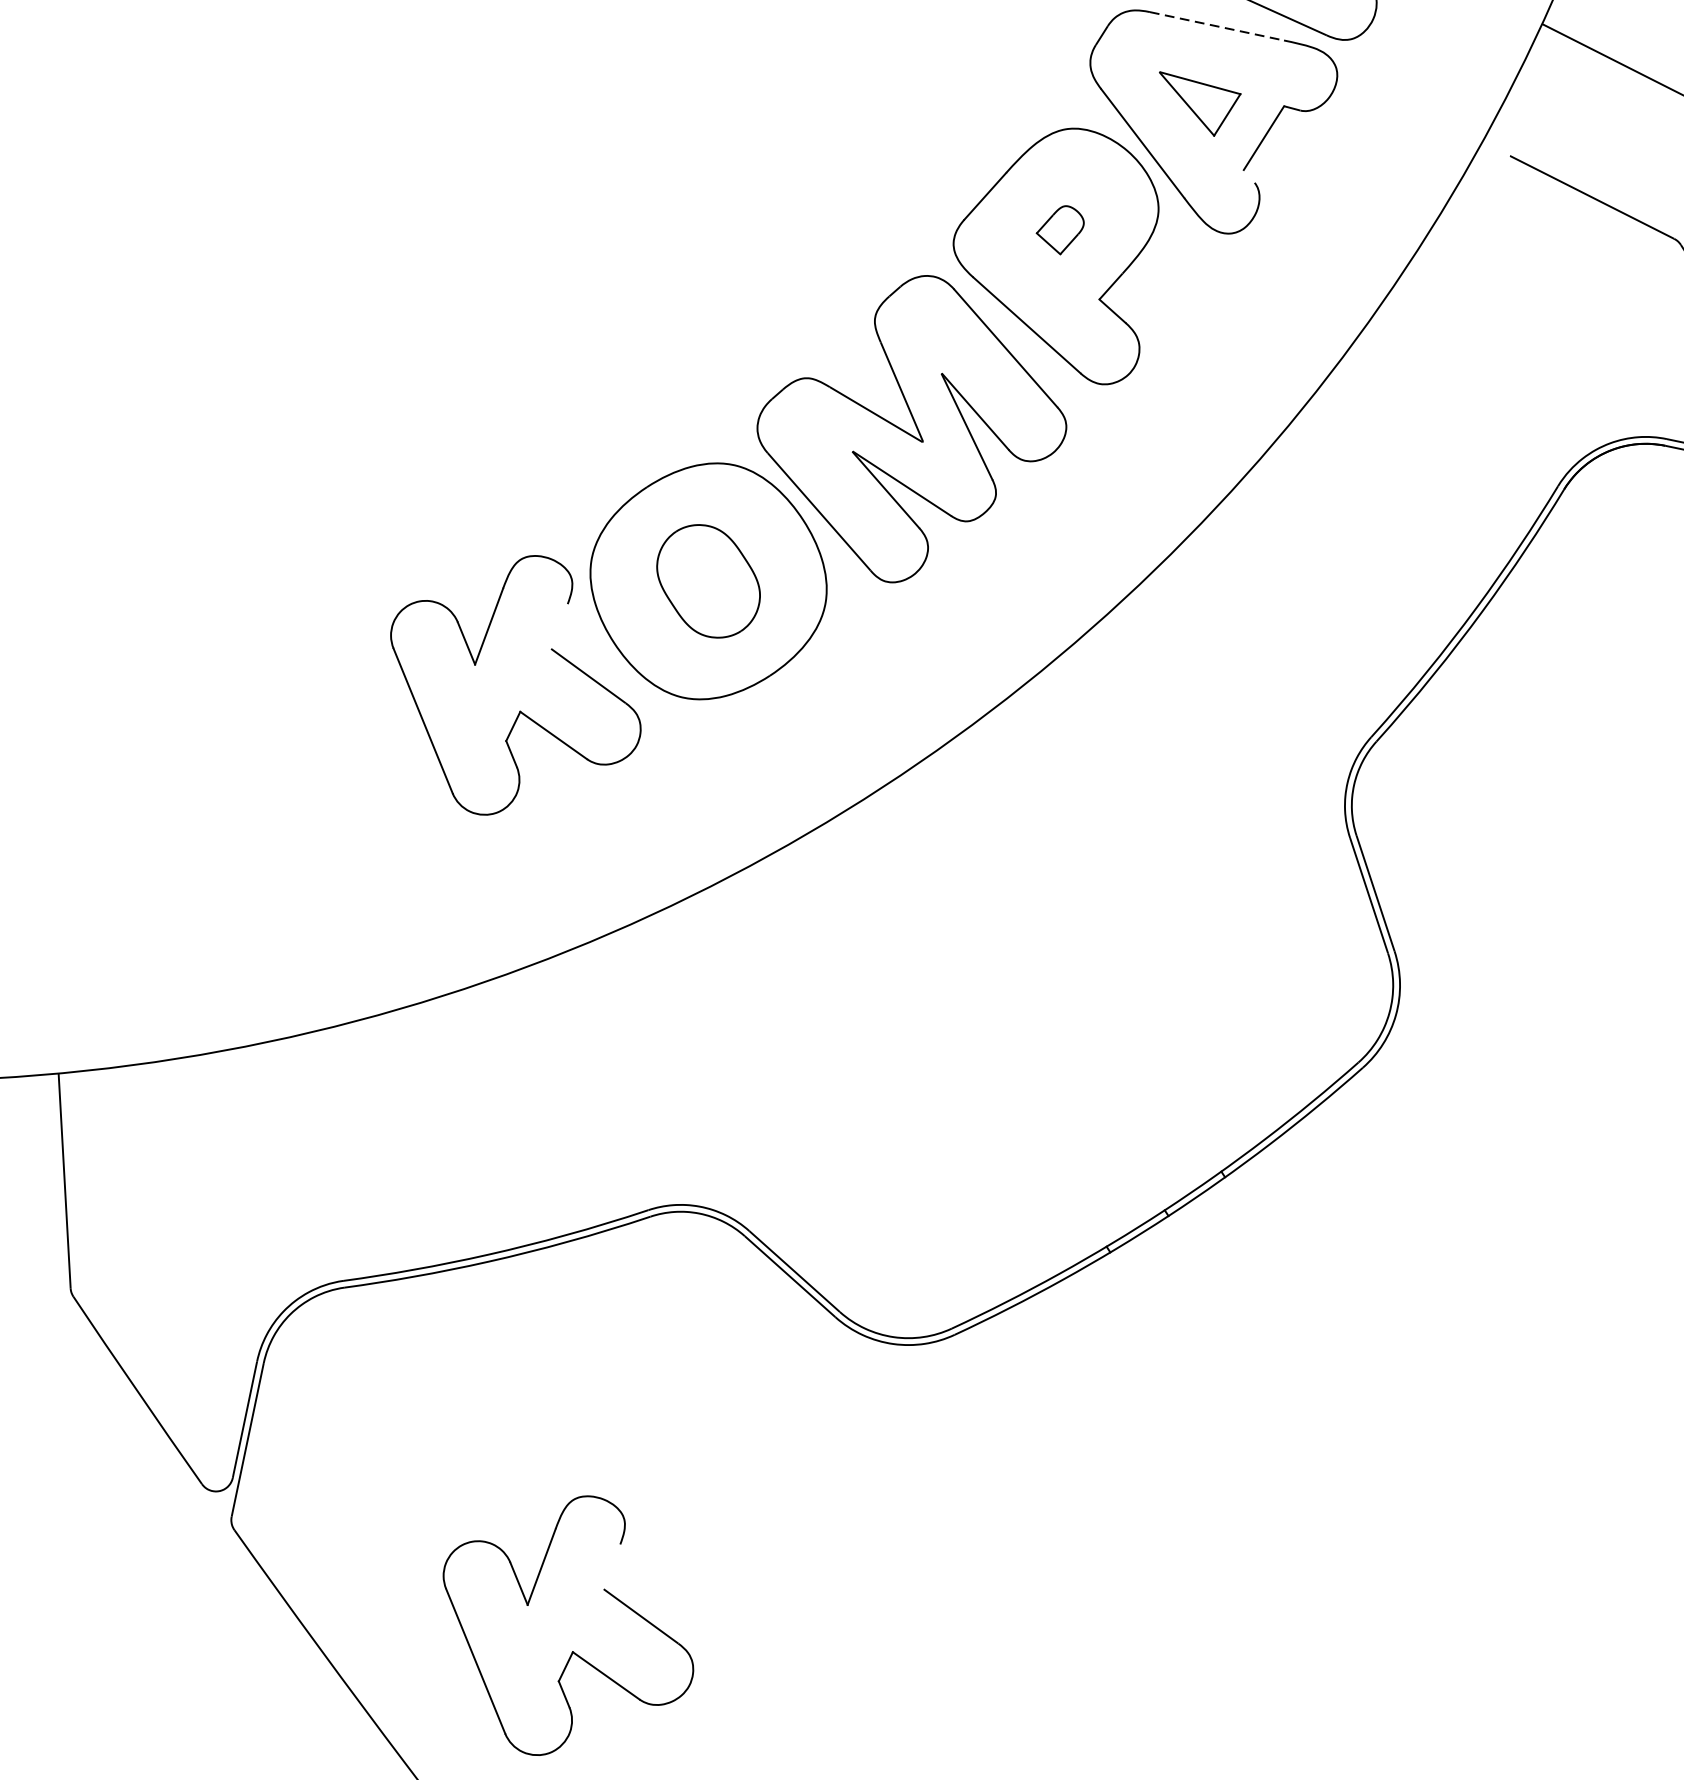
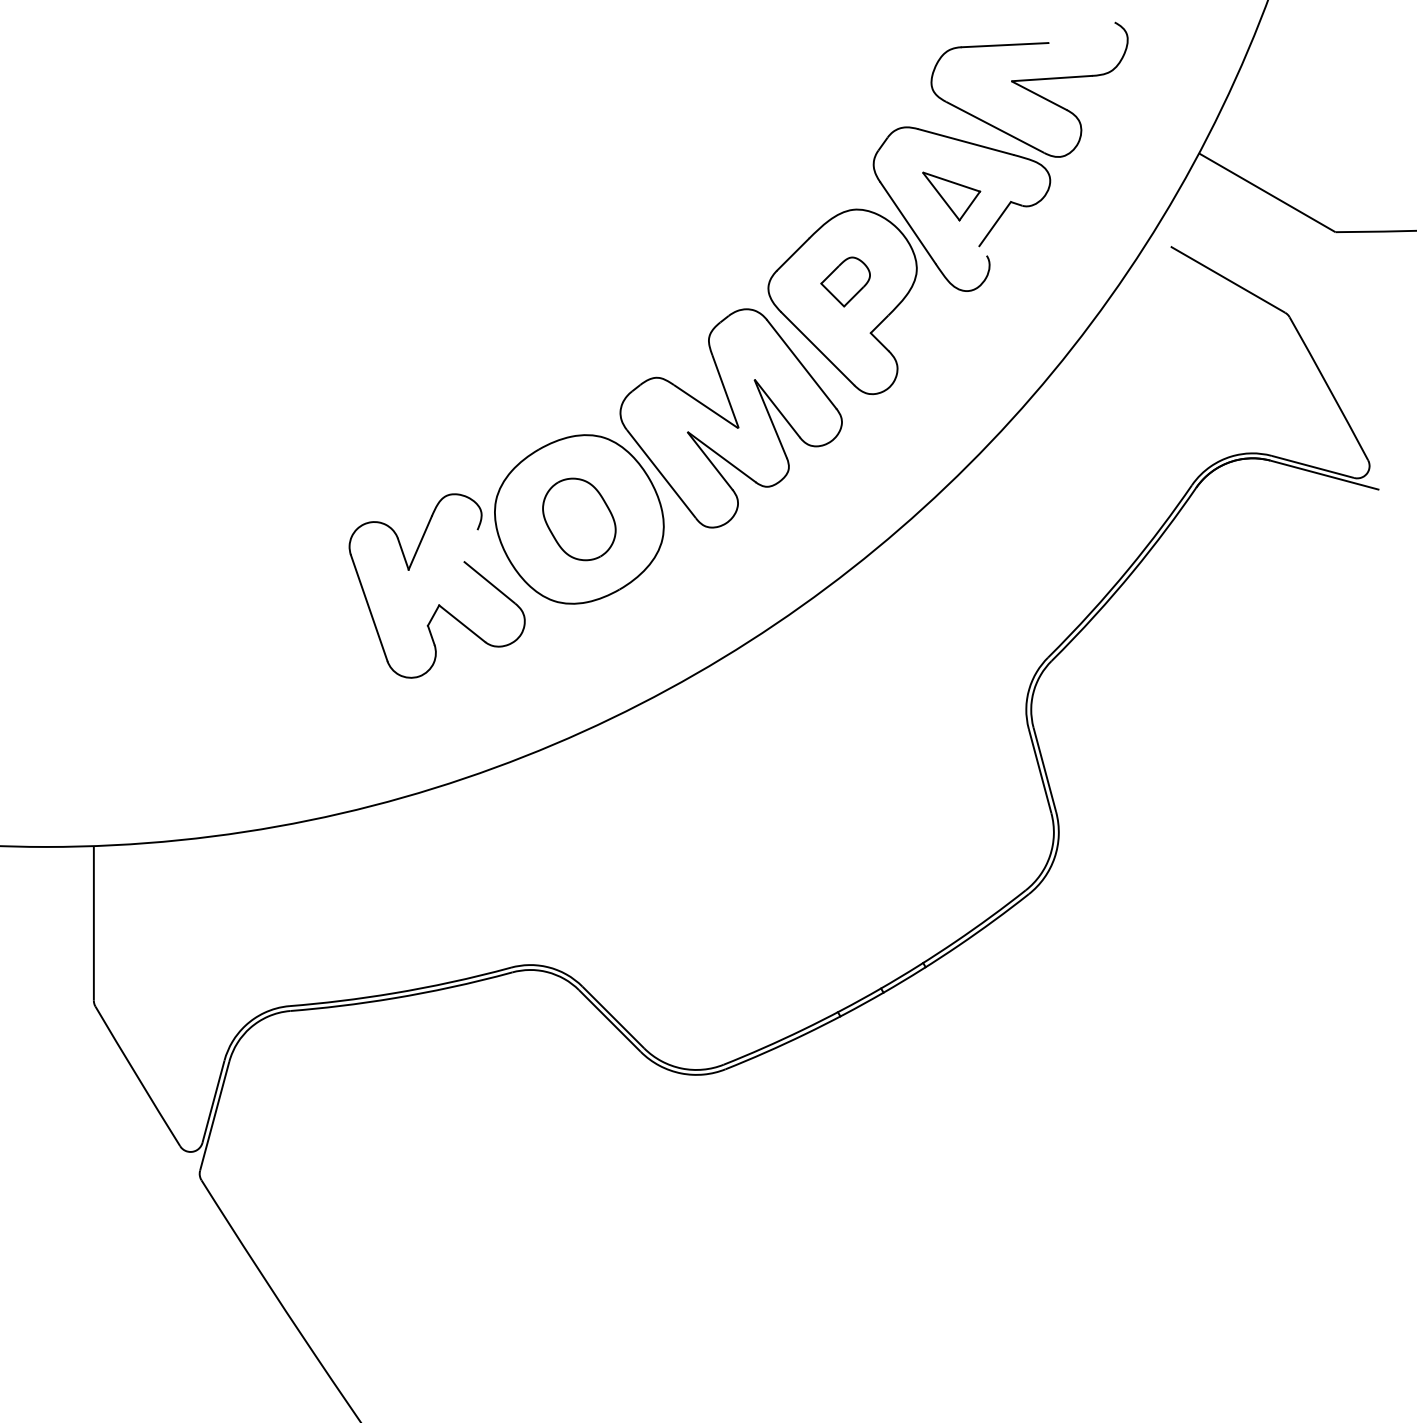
line: (1217, 26) -> (966, 142), dashed -> solid
part: (1060, 229) -> (845, 281), size x1.43
part: (571, 1650) -> (438, 1280), removed

